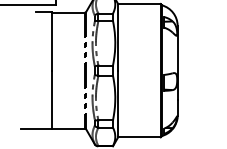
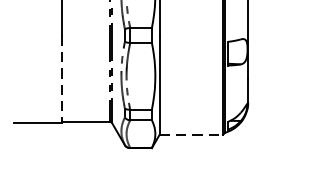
line: (52, 100) -> (61, 79), solid -> dashed
line: (139, 137) -> (191, 135), solid -> dashed

